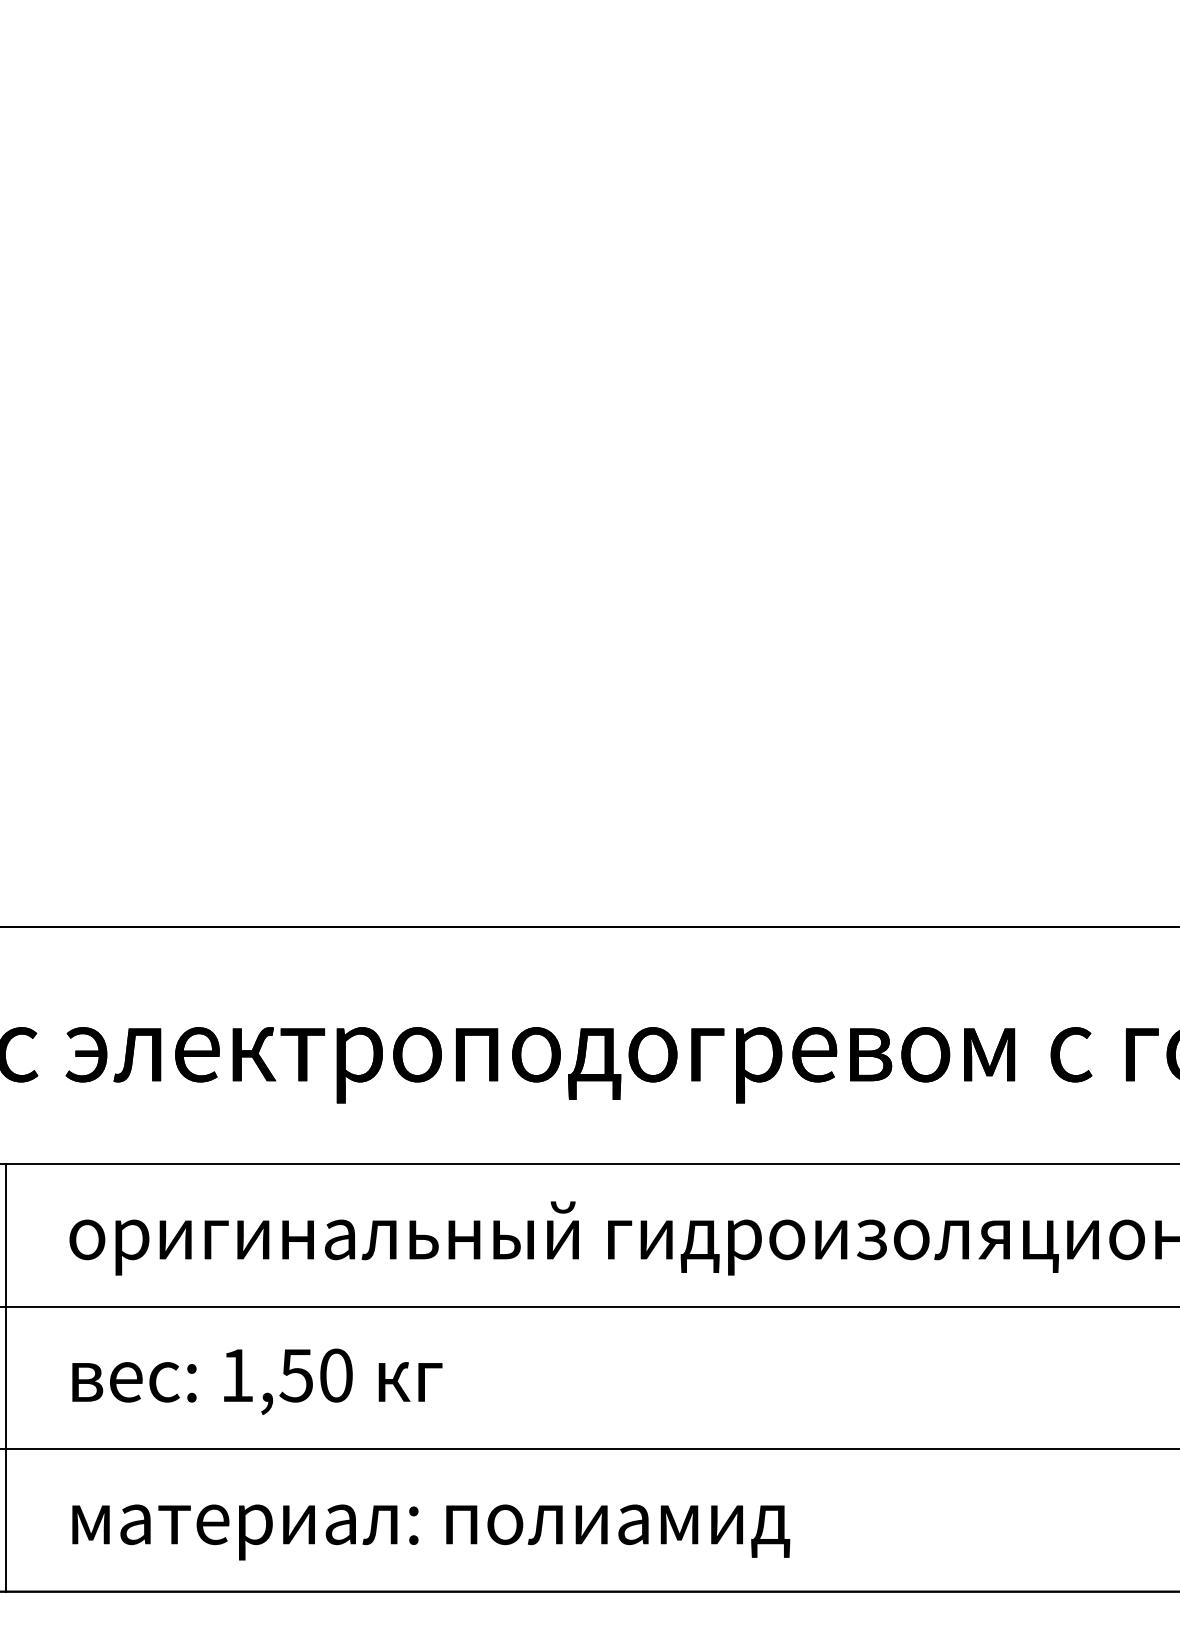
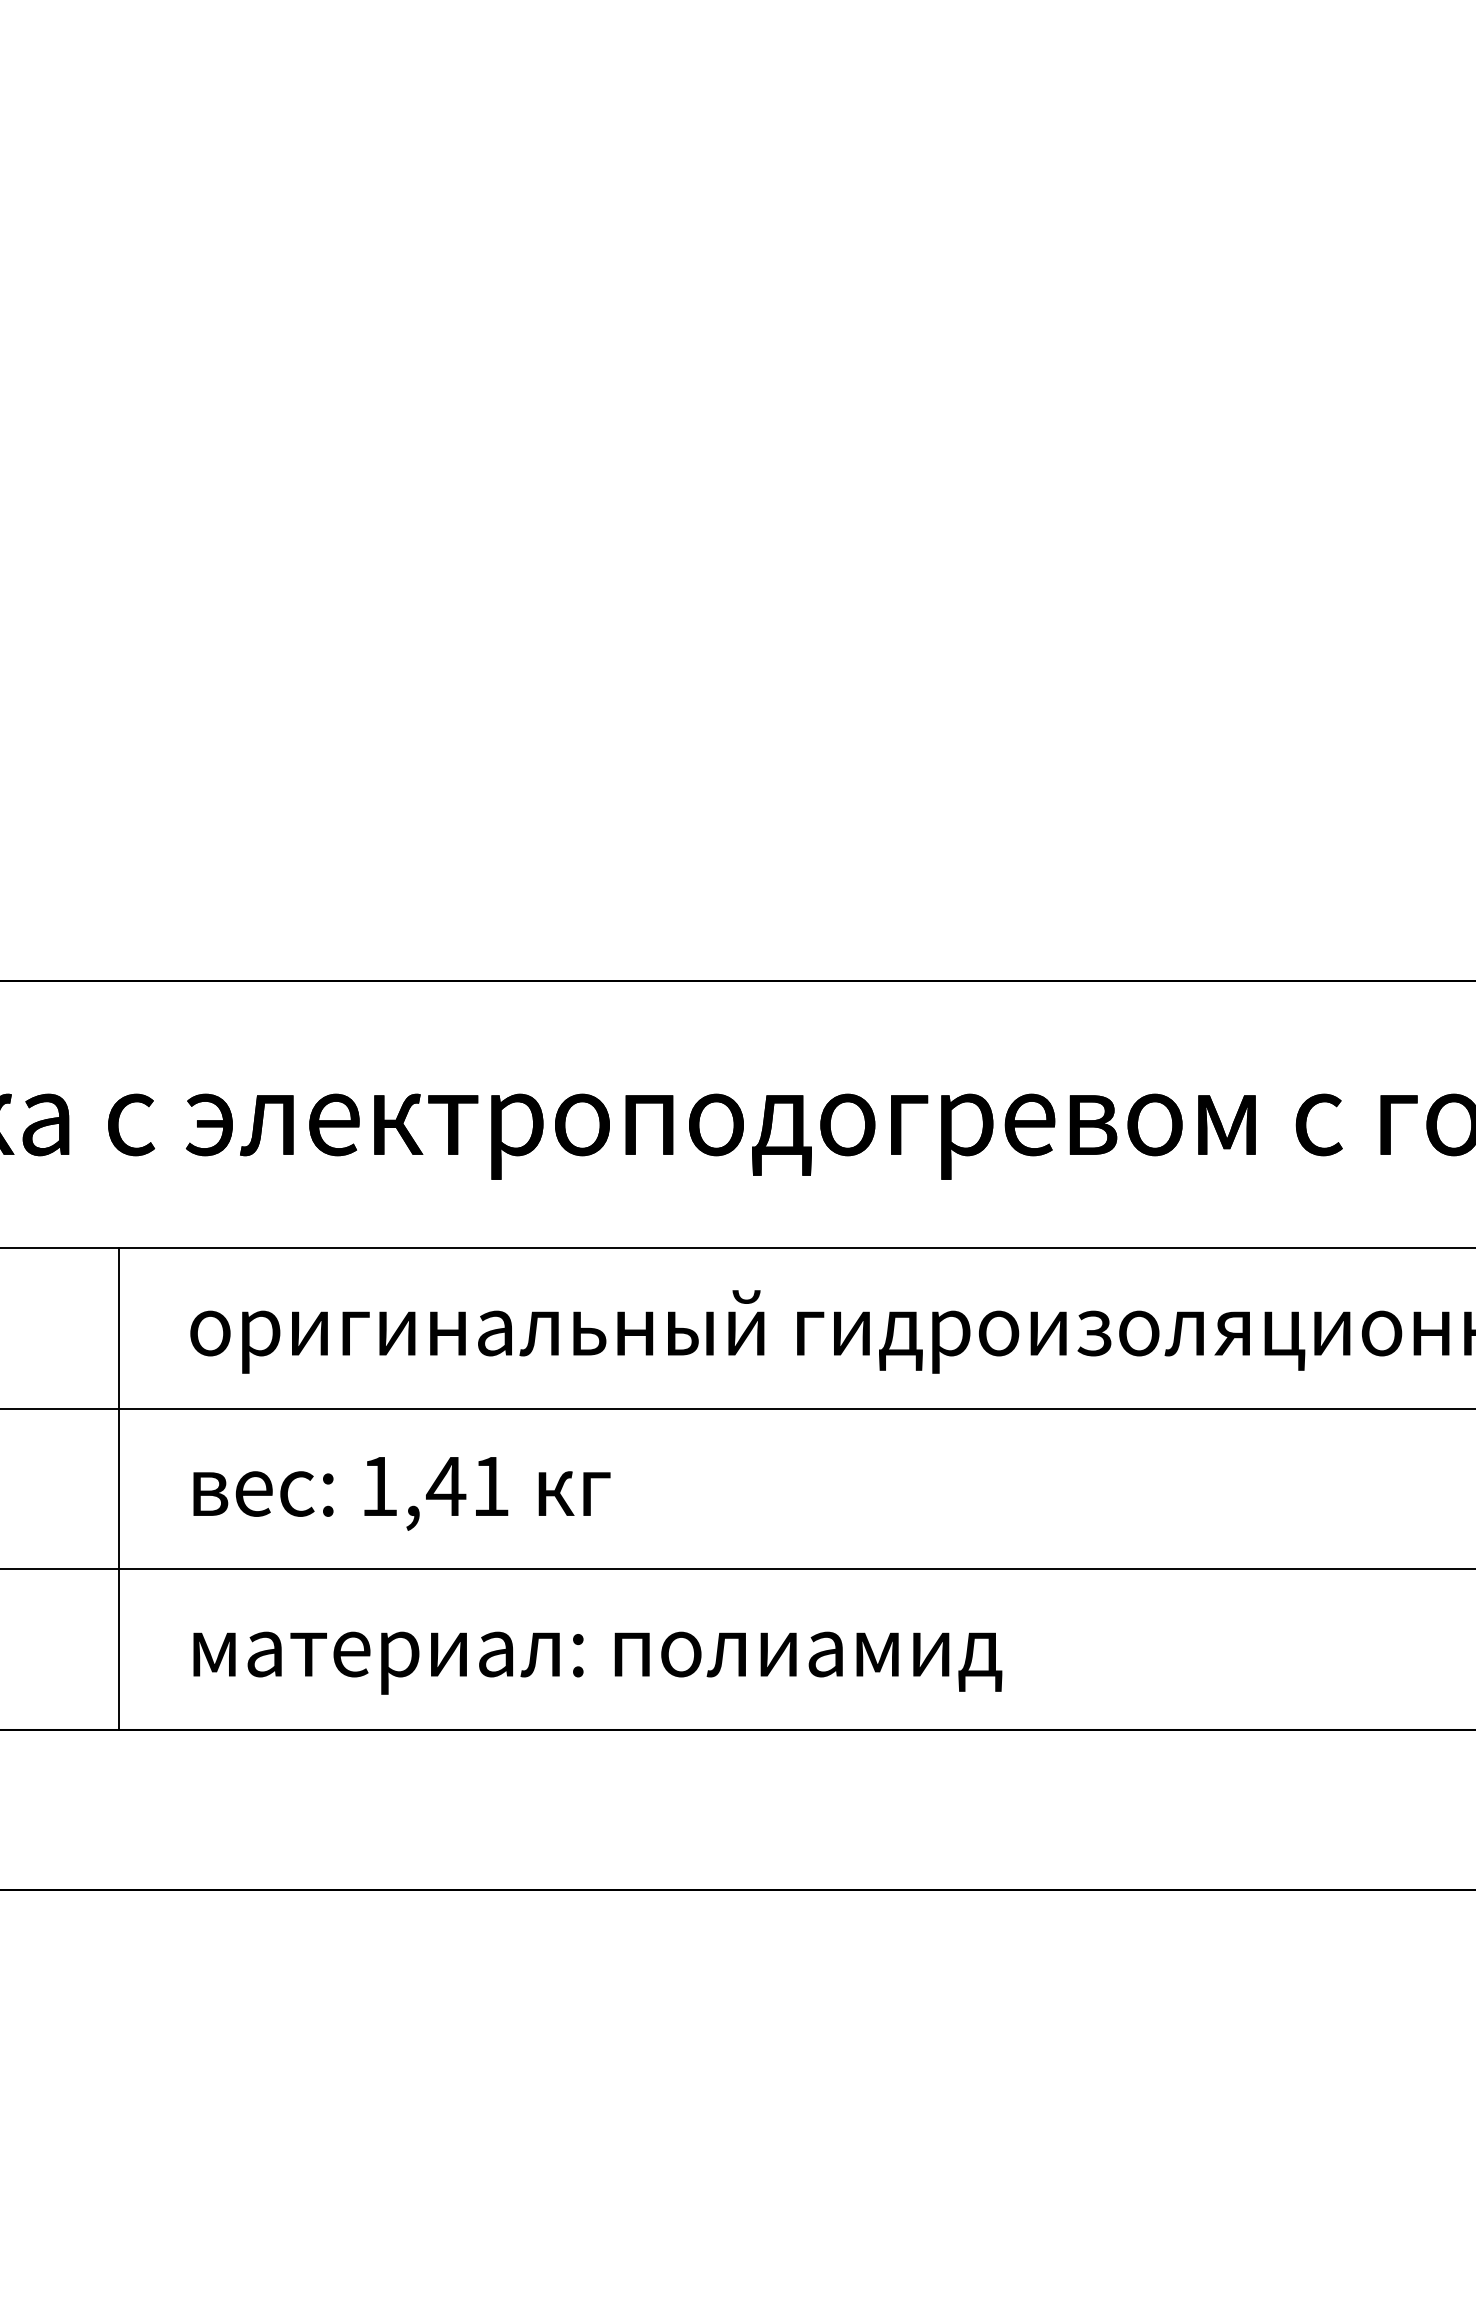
text: (315, 1375) -> (467, 1486), 1,50 -> 1,41

